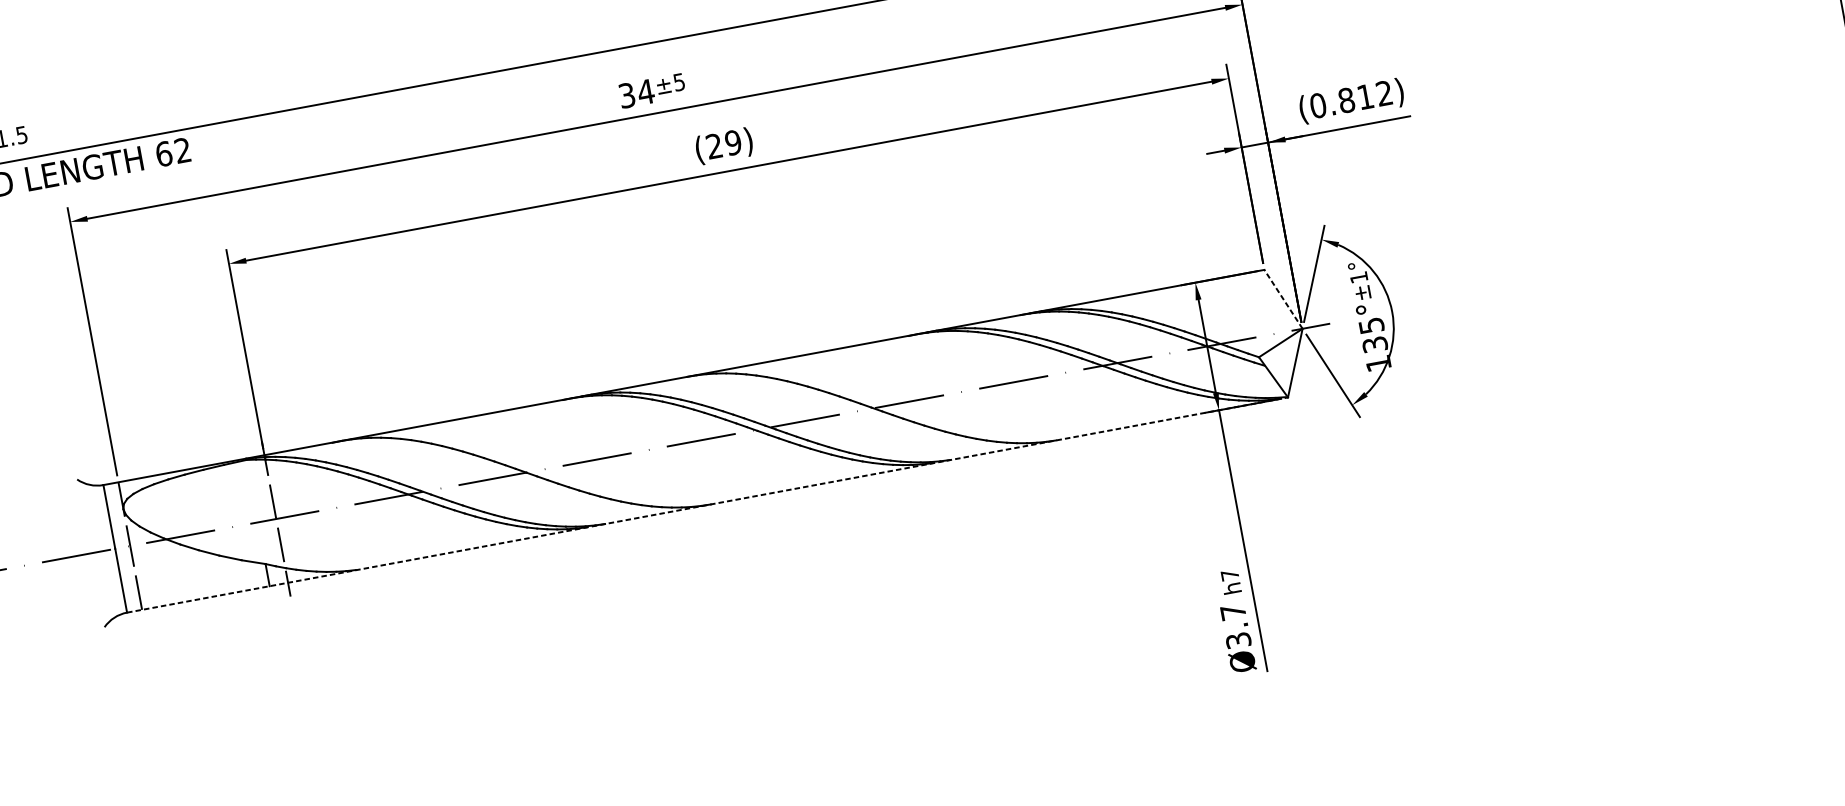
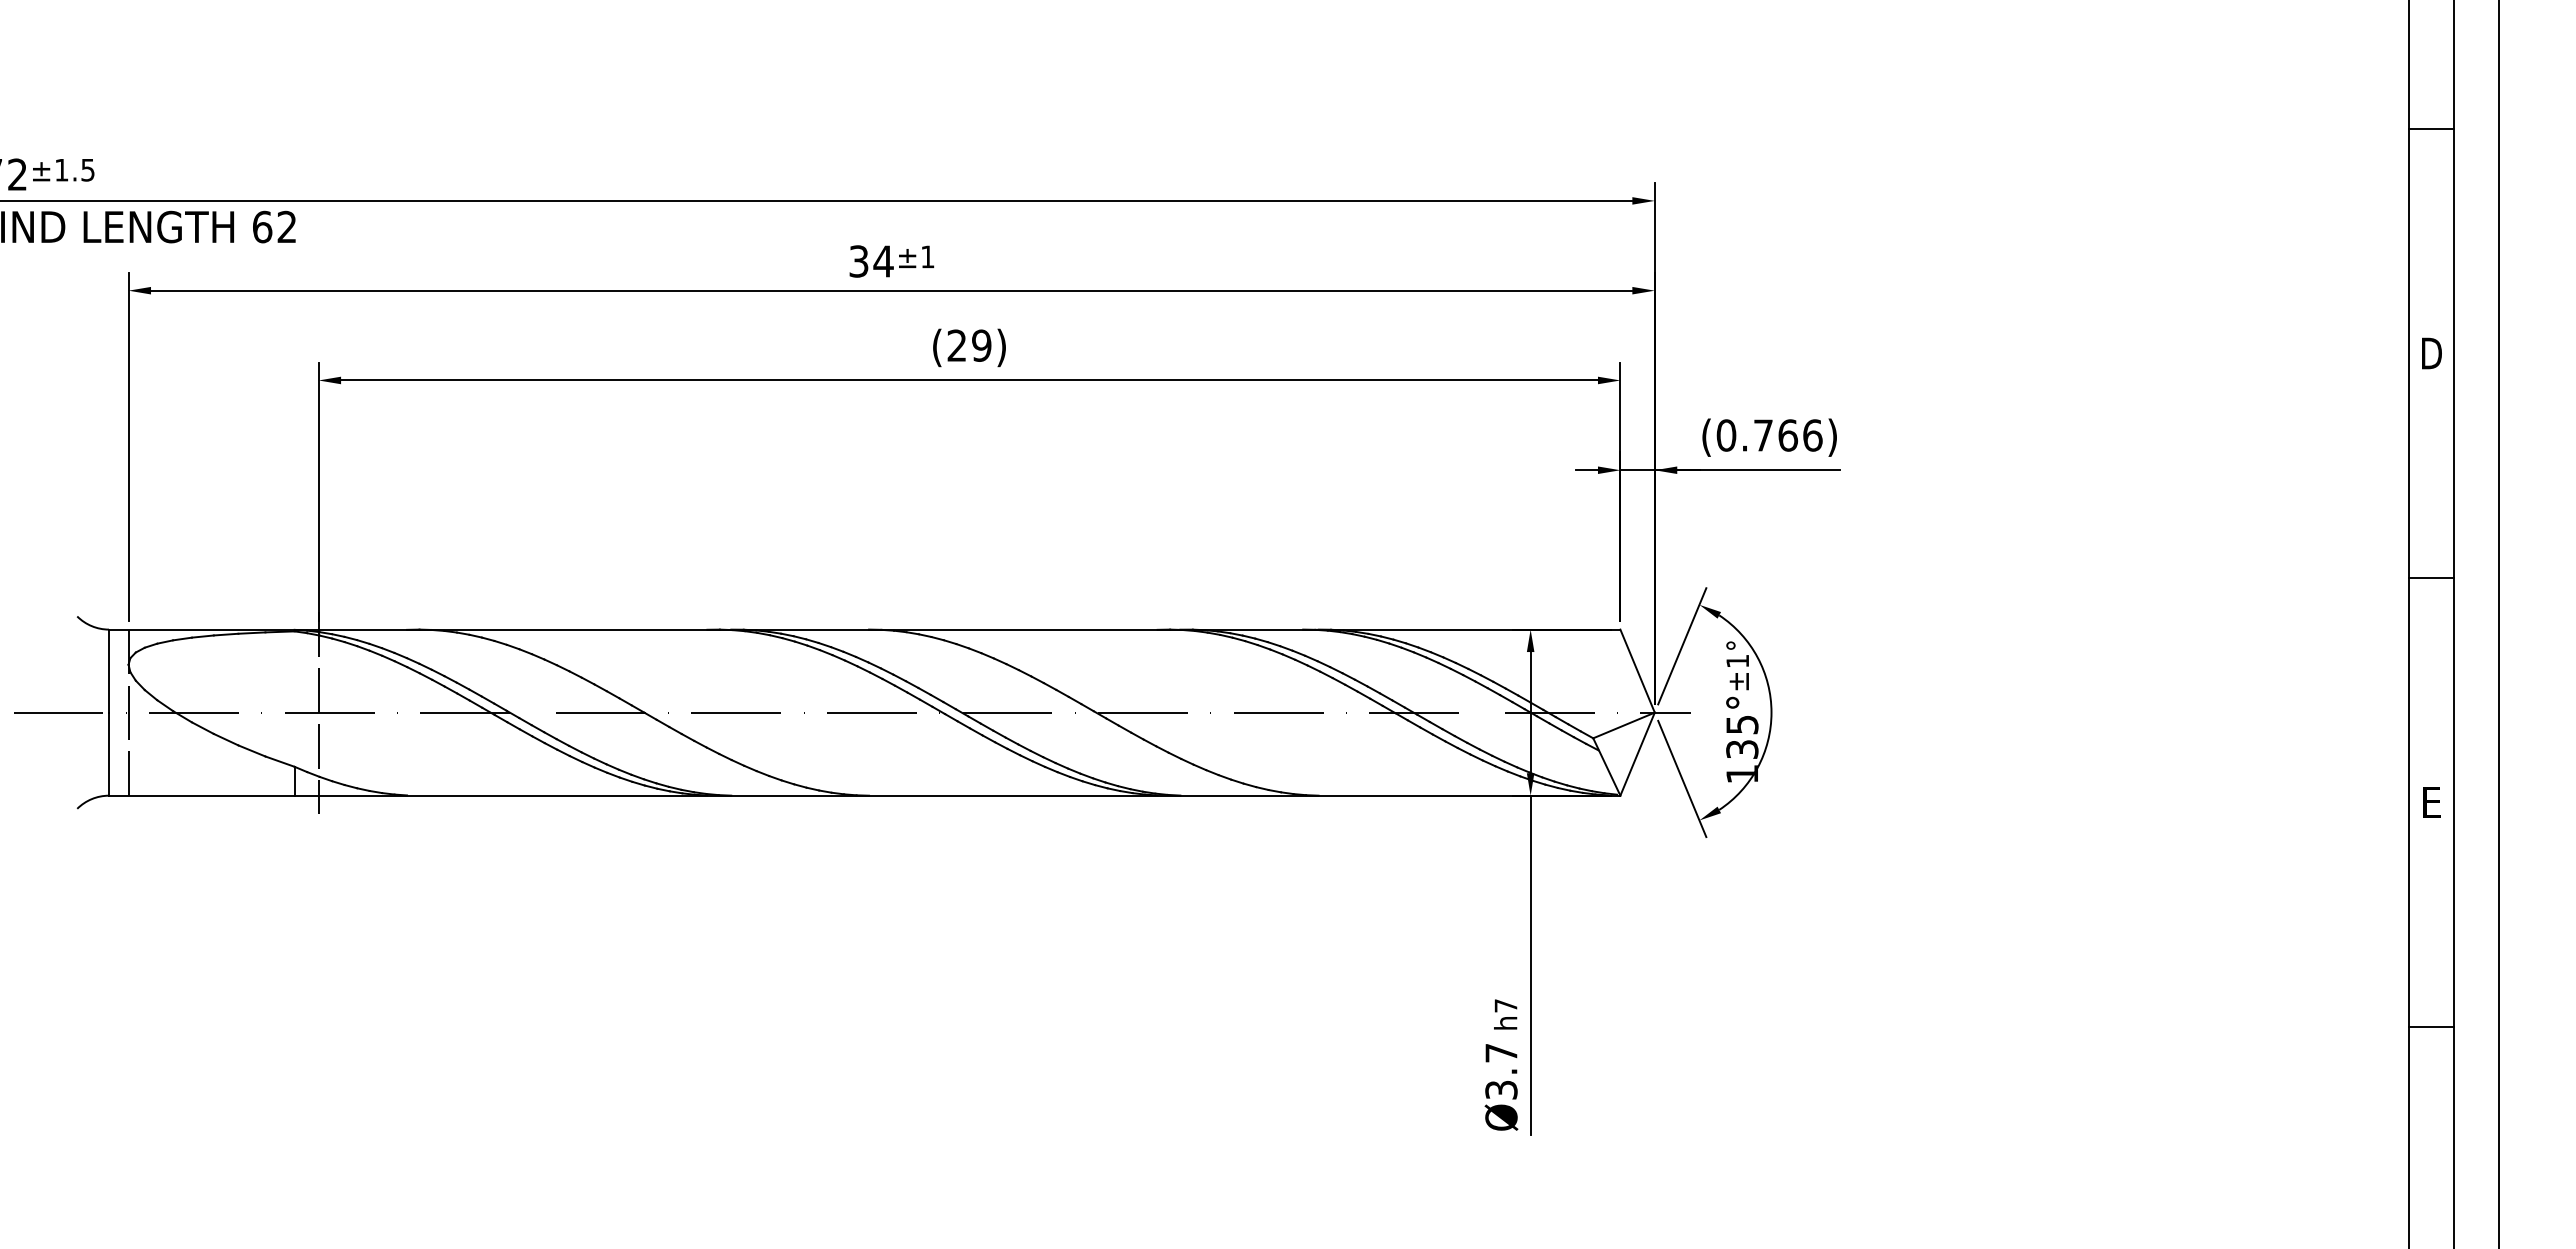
text: (679, 81) -> (927, 256), ±5 -> ±1
text: (1365, 97) -> (1787, 435), (0.812) -> (0.766)
line: (1283, 299) -> (1637, 671), dashed -> solid
line: (707, 504) -> (864, 795), dashed -> solid

